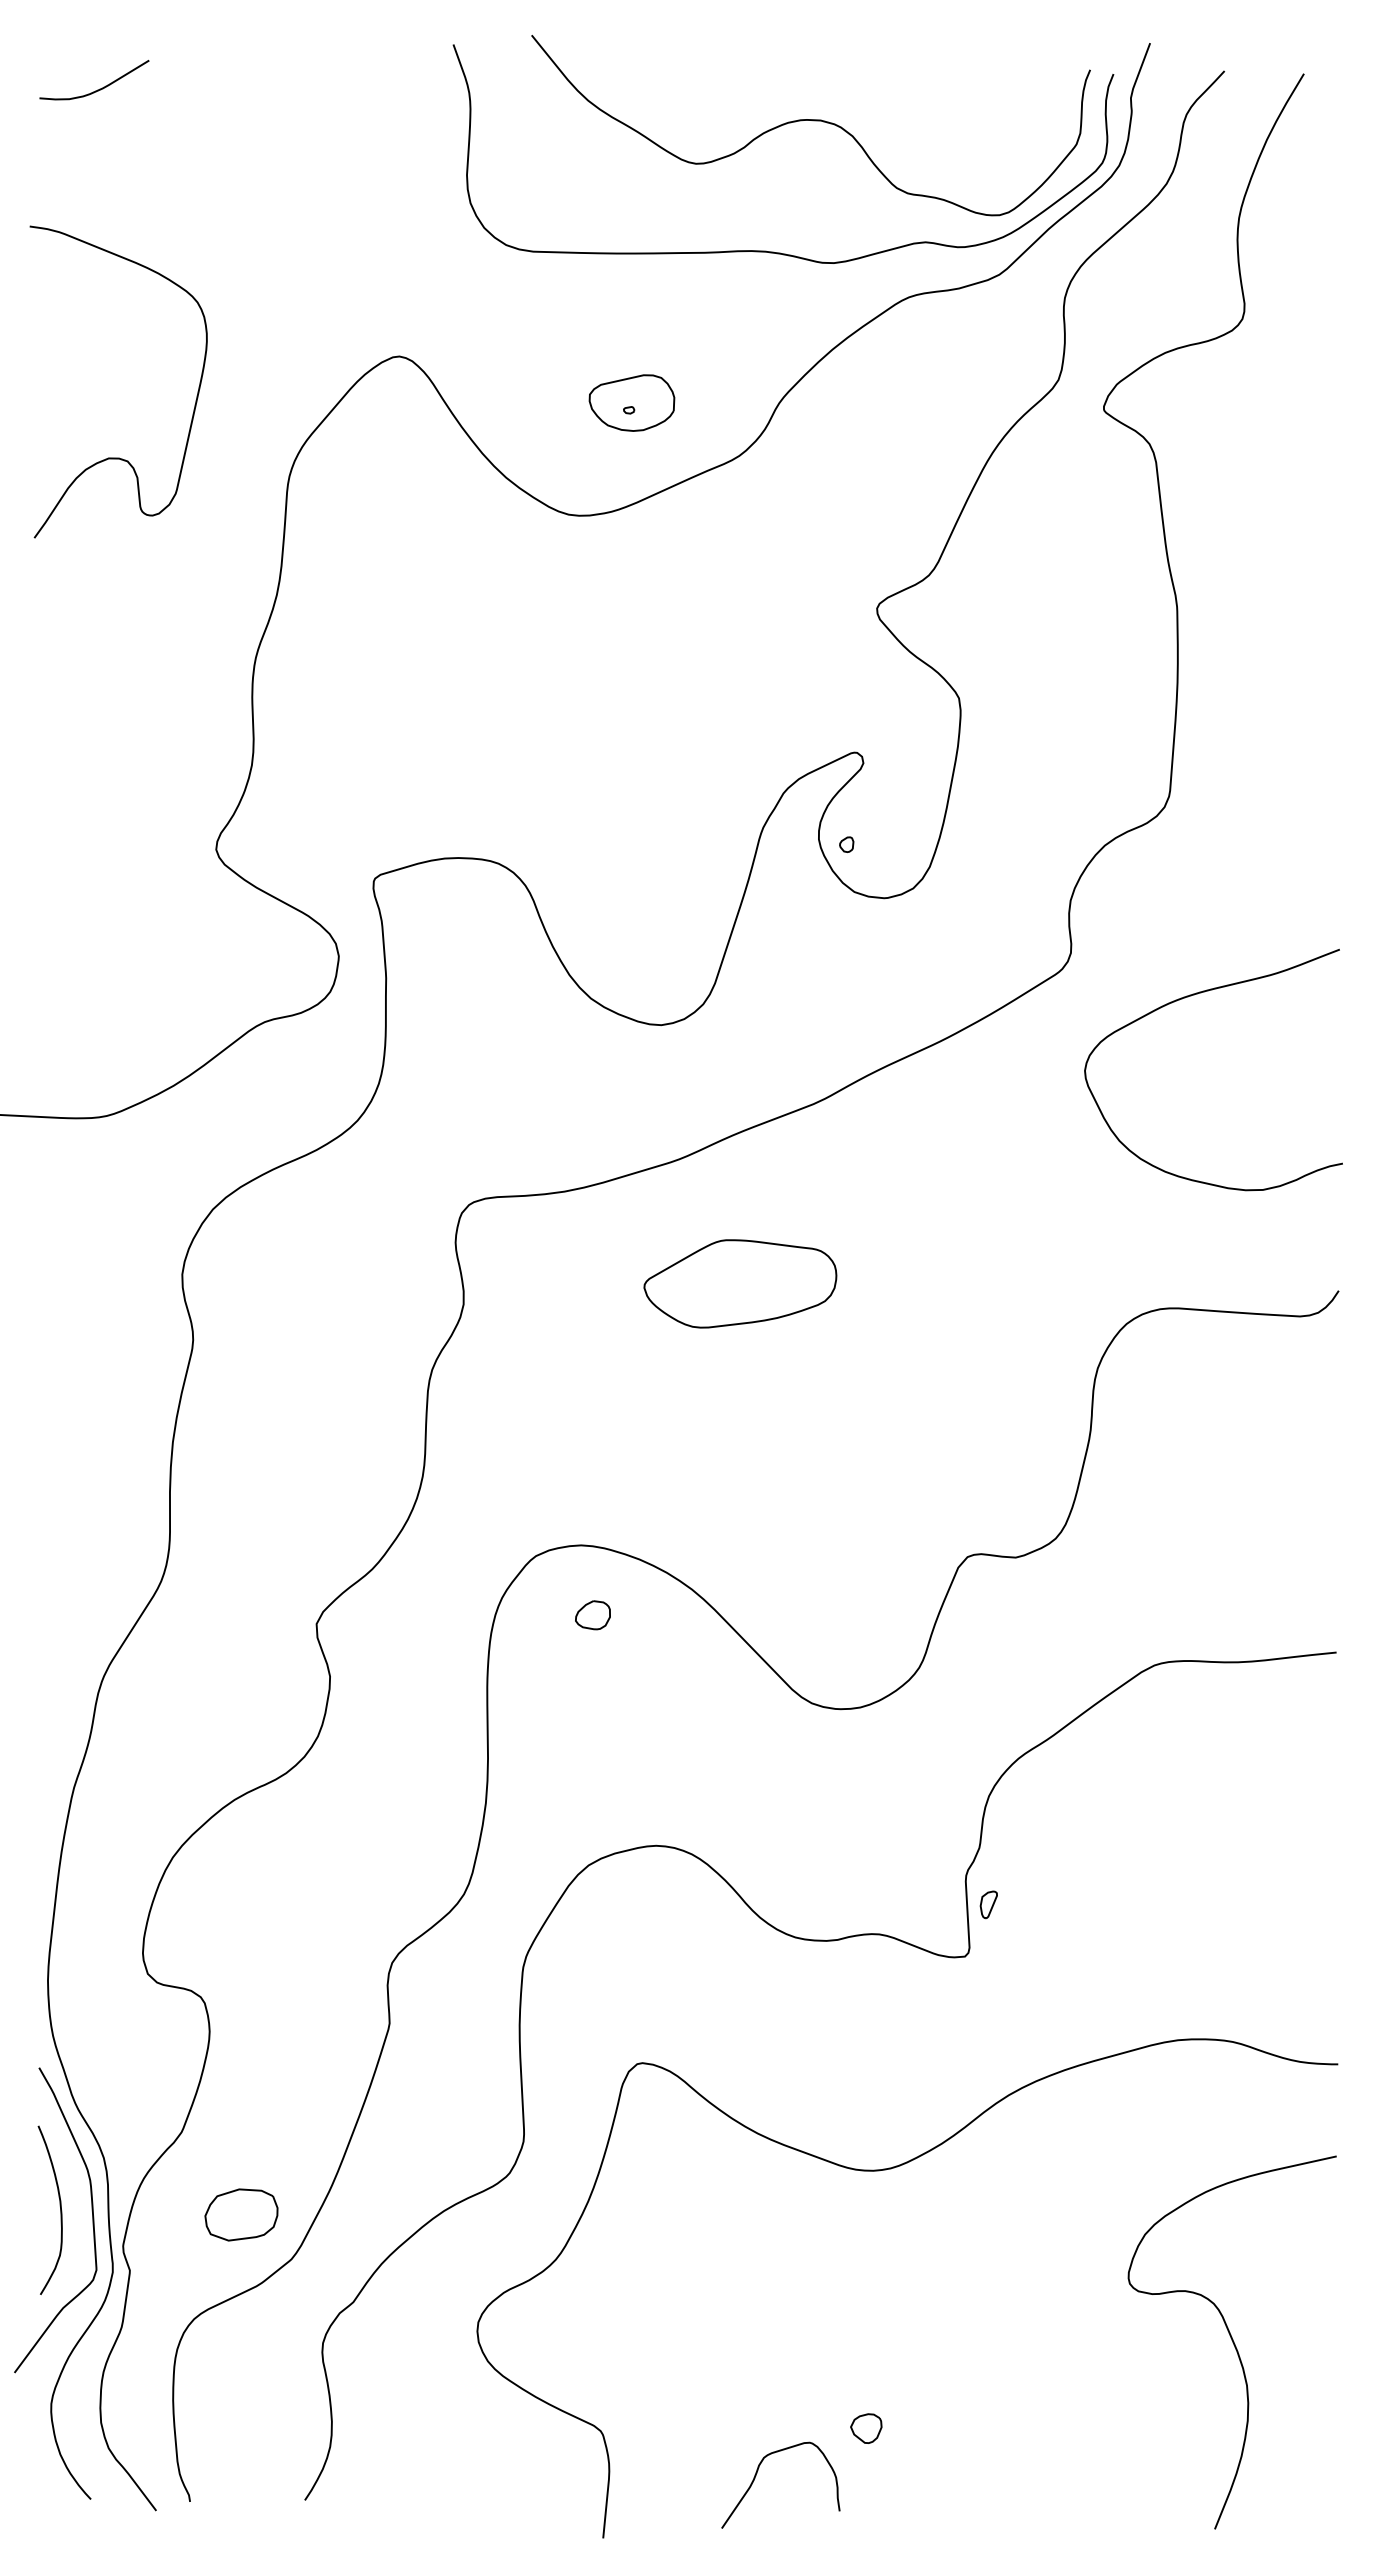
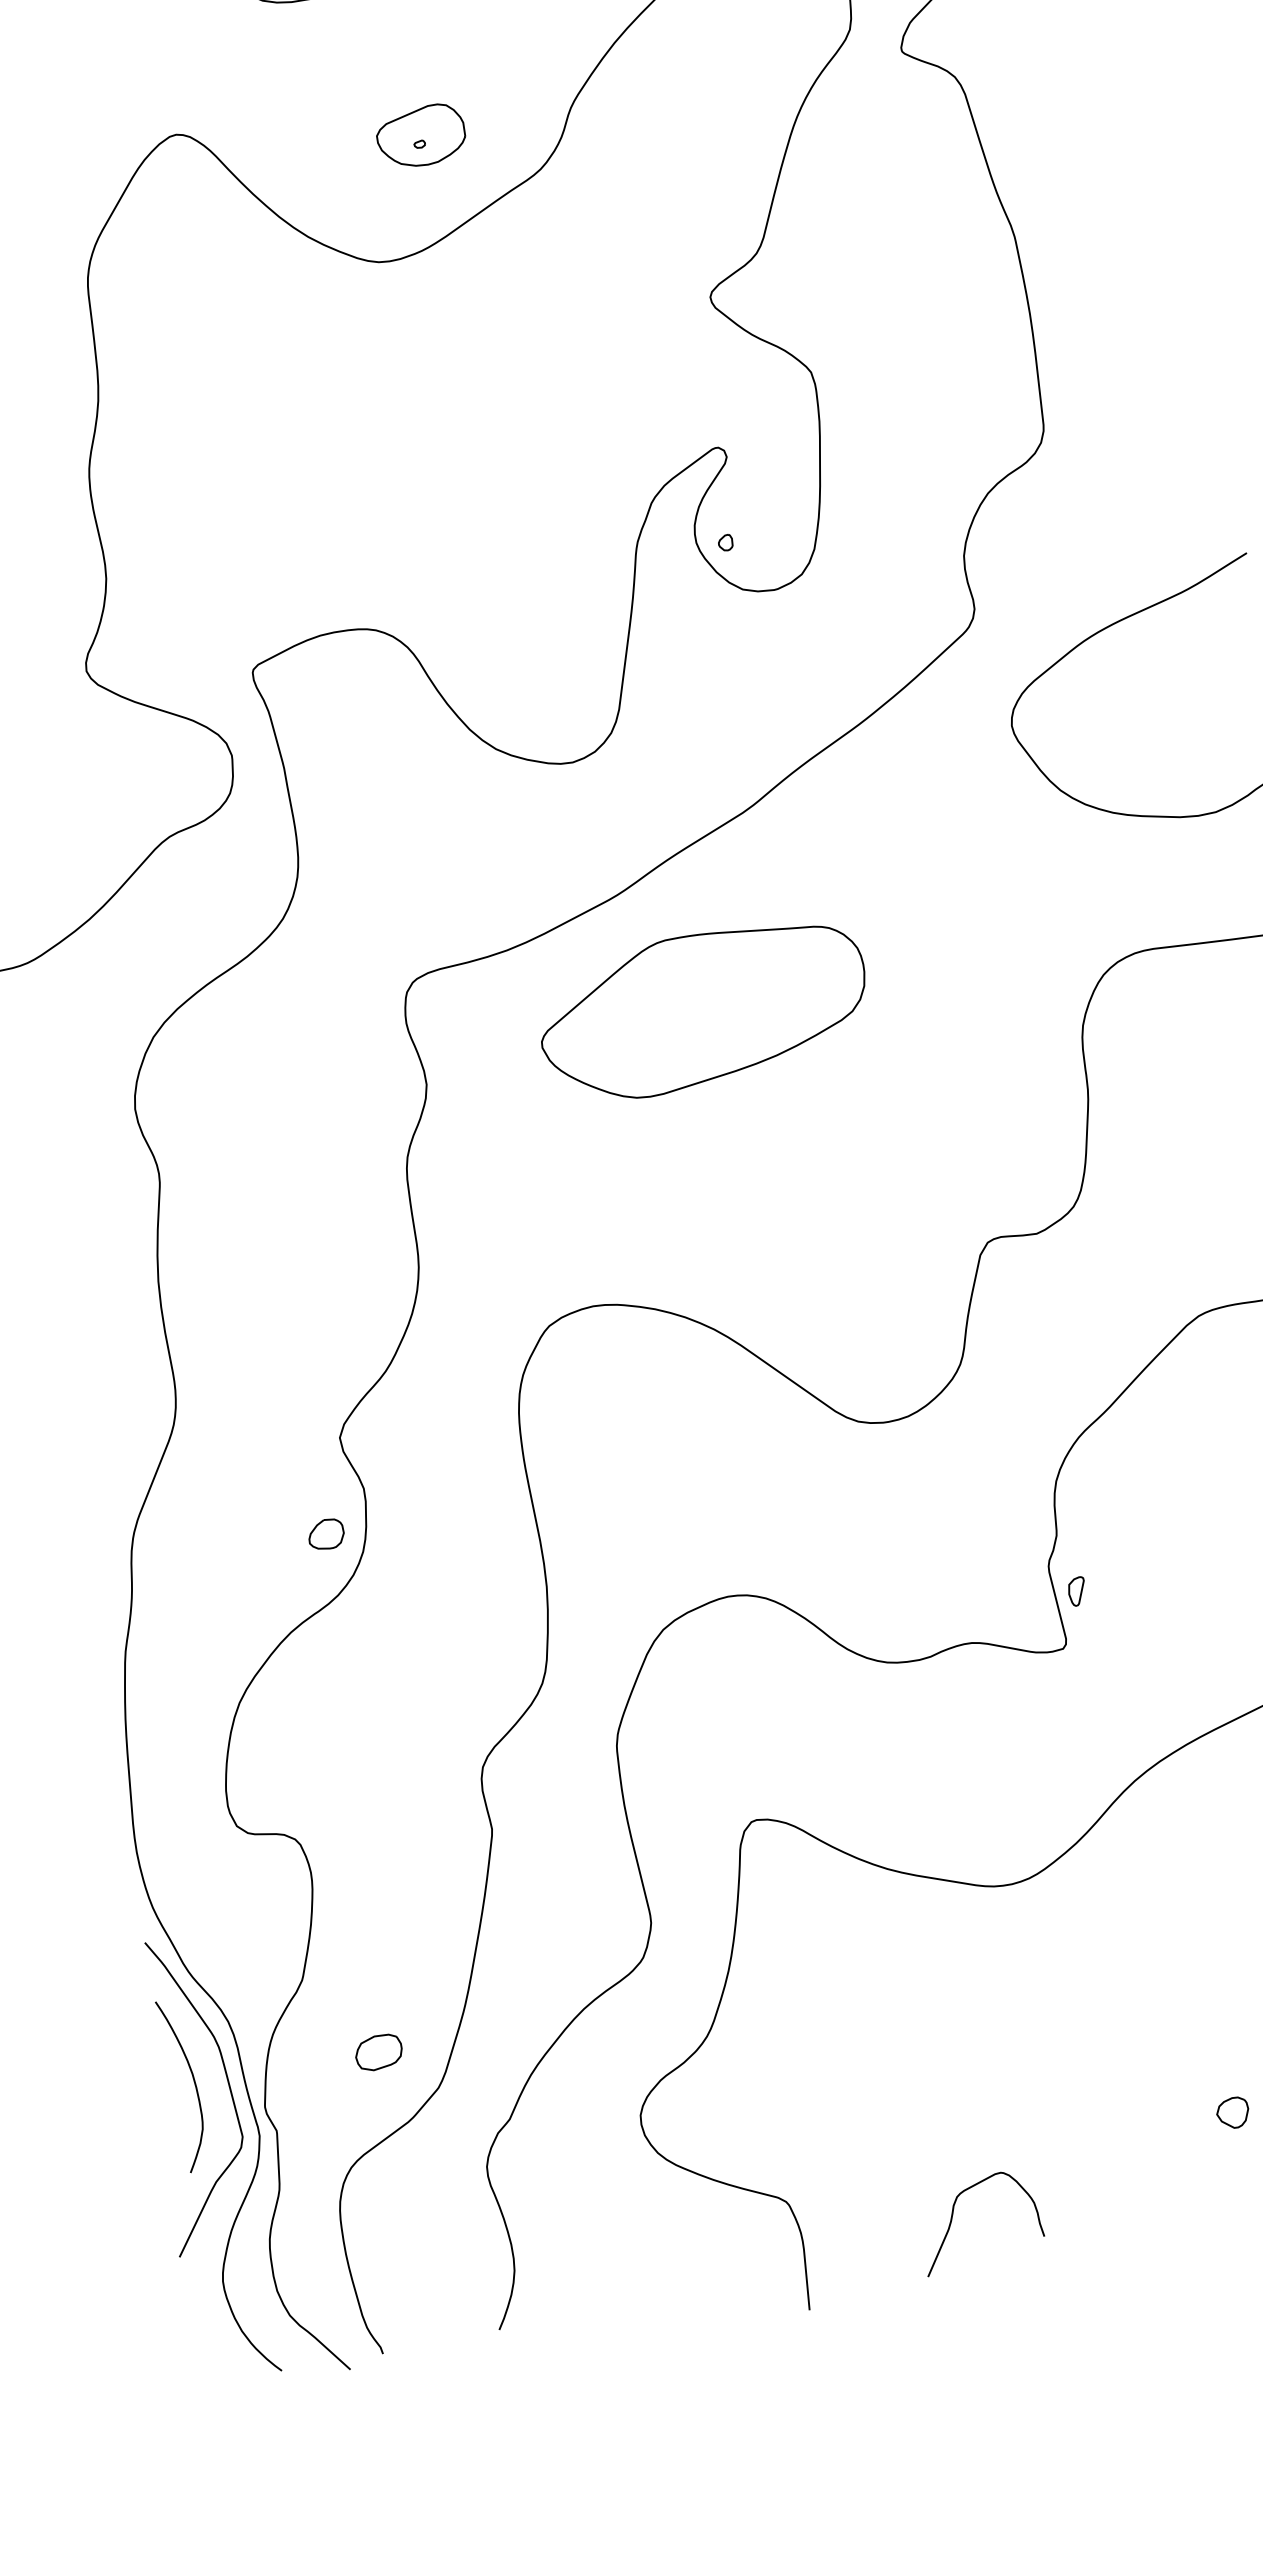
part: (740, 1283) -> (703, 1009), size x1.67
part: (592, 1615) -> (325, 1534), moved
part: (240, 2214) -> (378, 2052), size x0.62
part: (866, 2428) -> (1233, 2113), moved

